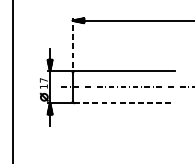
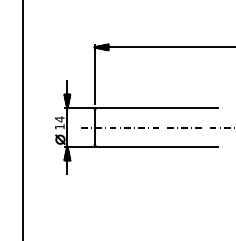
line: (72, 43) -> (94, 74), dashed -> solid
text: (43, 80) -> (59, 119), 17 -> 14
line: (124, 102) -> (157, 146), dashed -> solid

